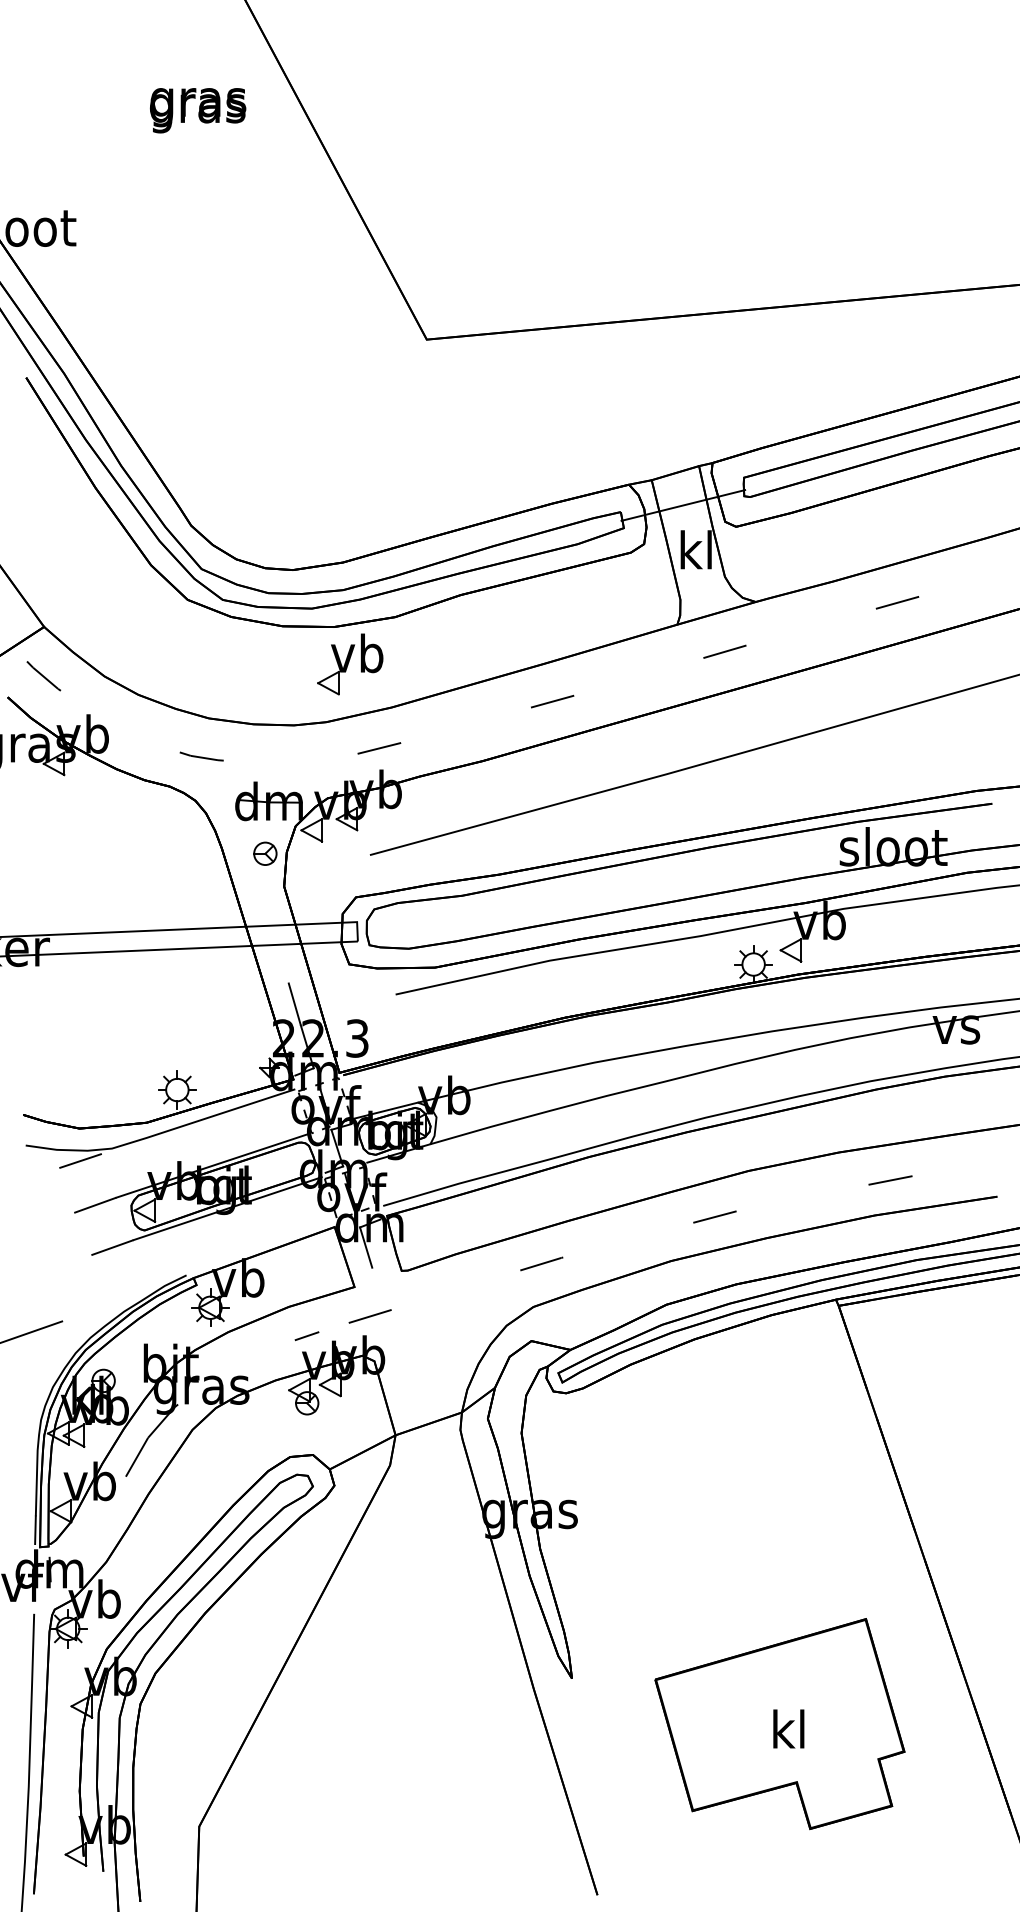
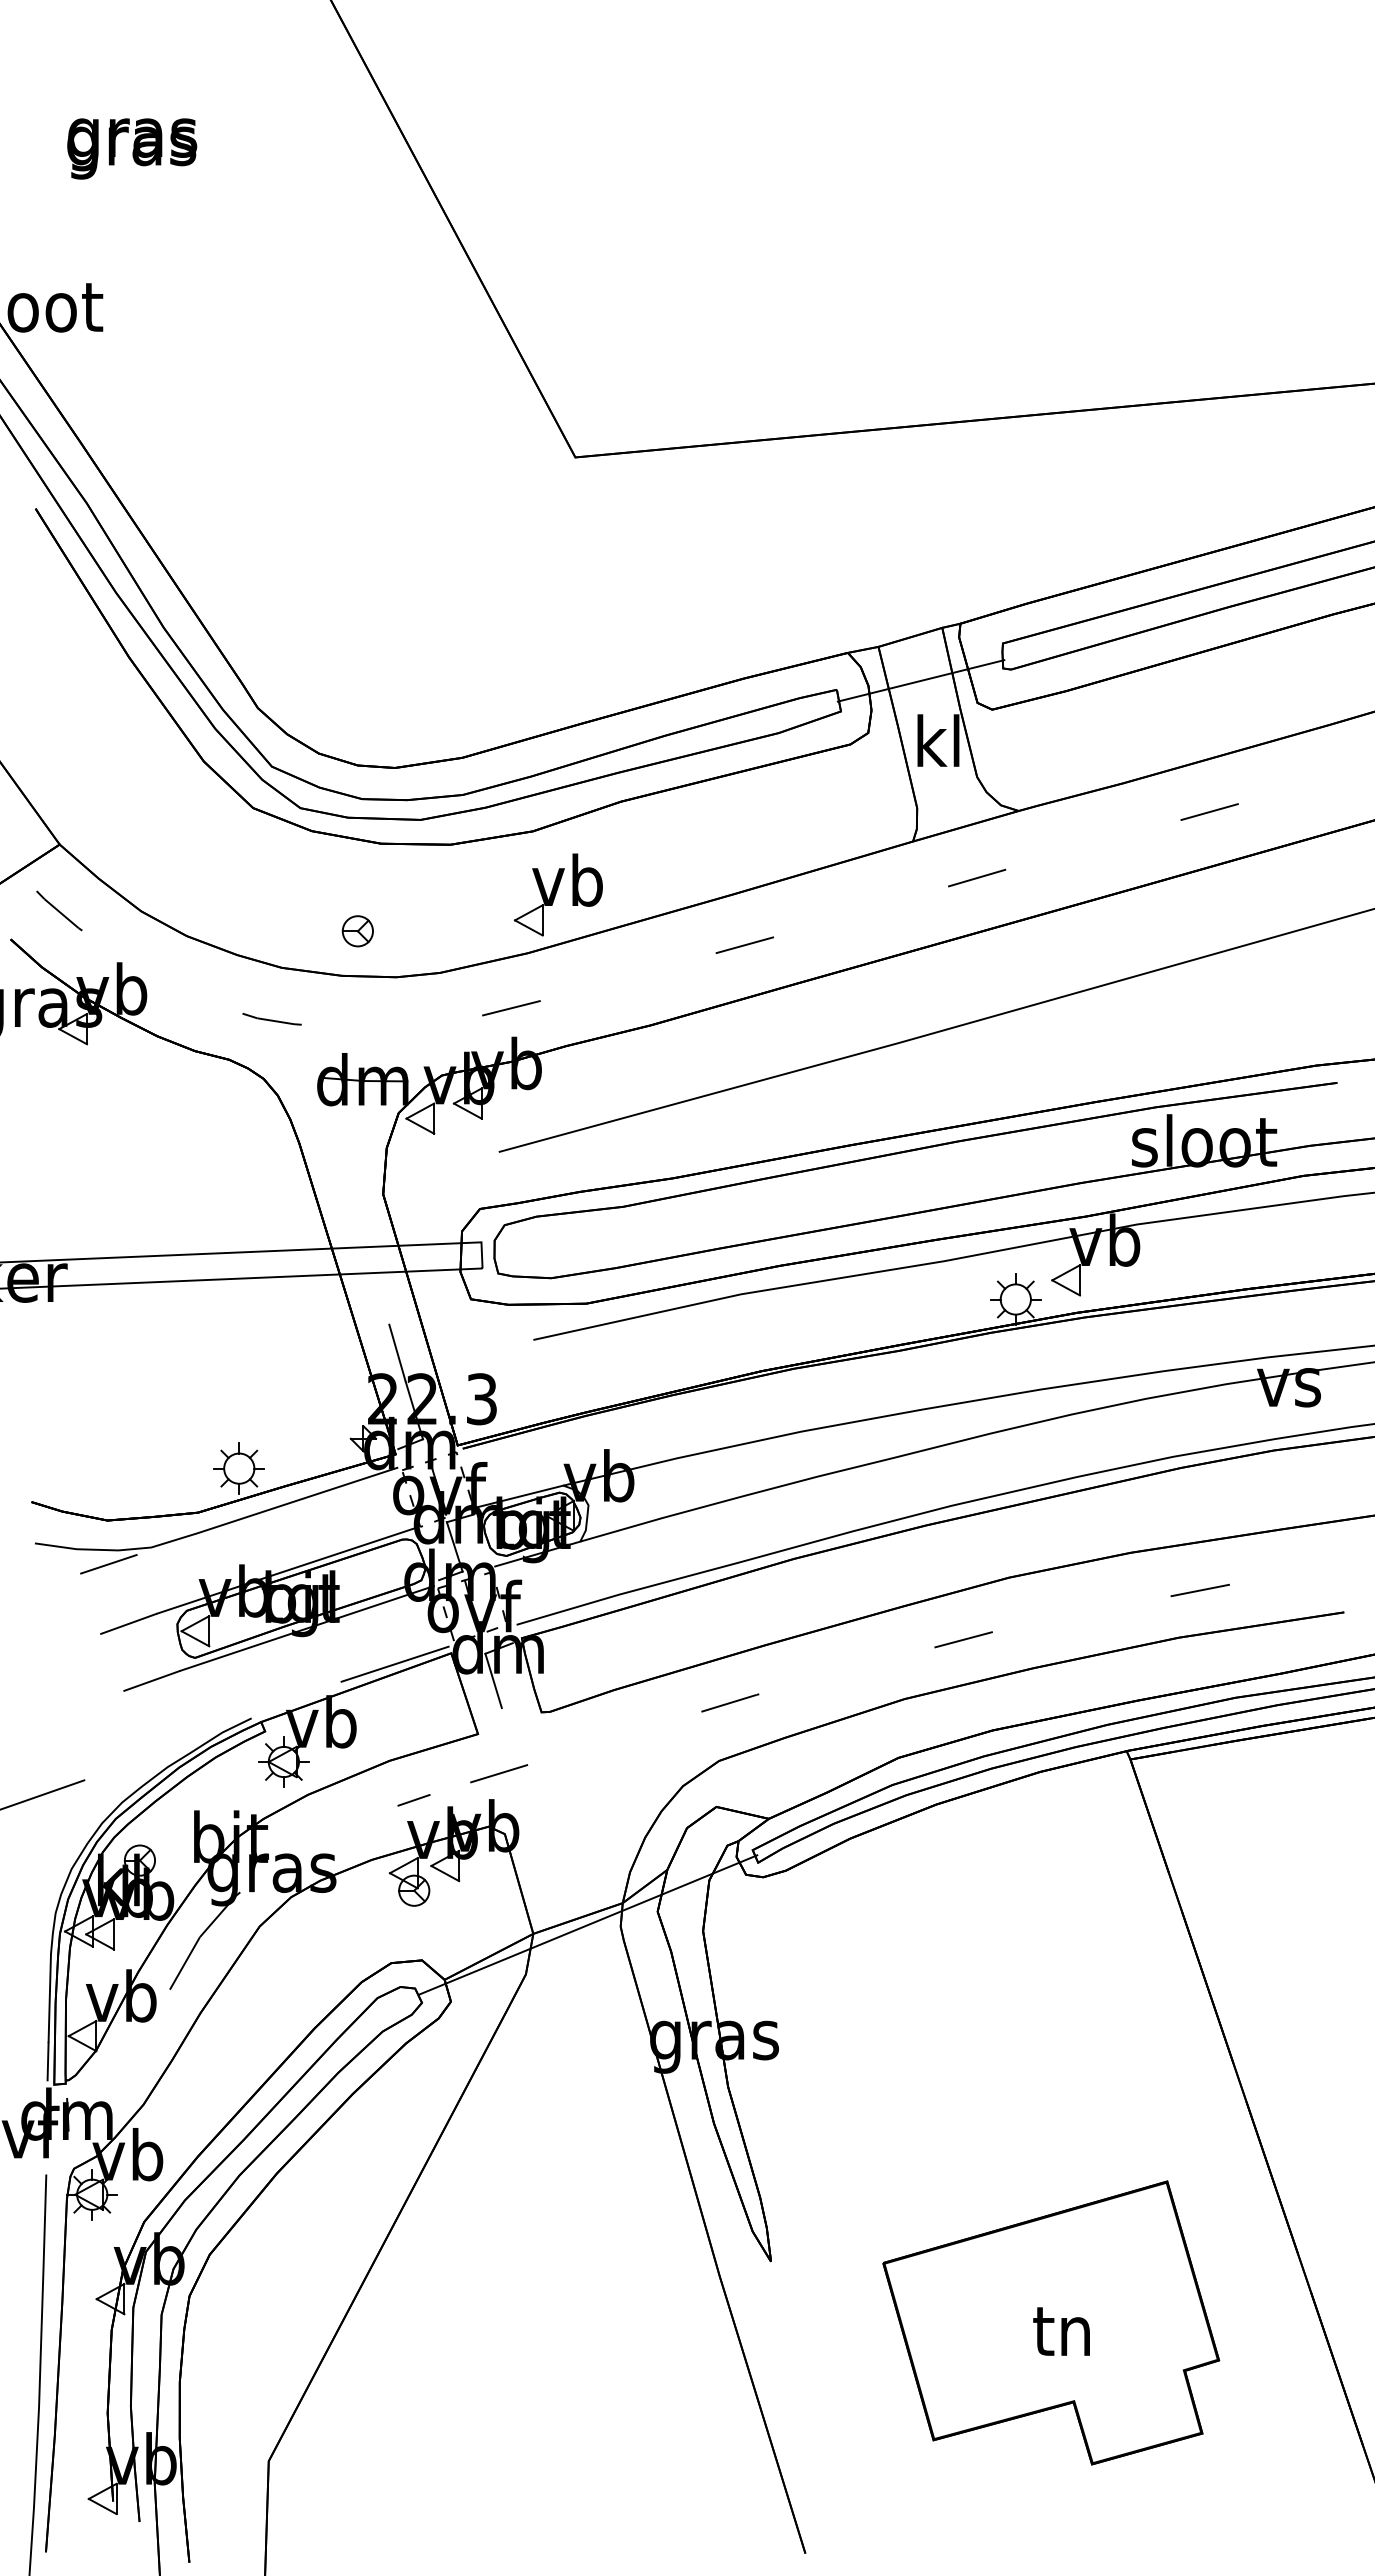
text: (198, 110) -> (132, 148), moved
part: (349, 663) -> (557, 894), moved
part: (265, 853) -> (357, 931), moved
line: (292, 1234) -> (394, 1663), added
line: (436, 1428) -> (588, 1924), added
text: (787, 1728) -> (1061, 2329), kl -> tn

